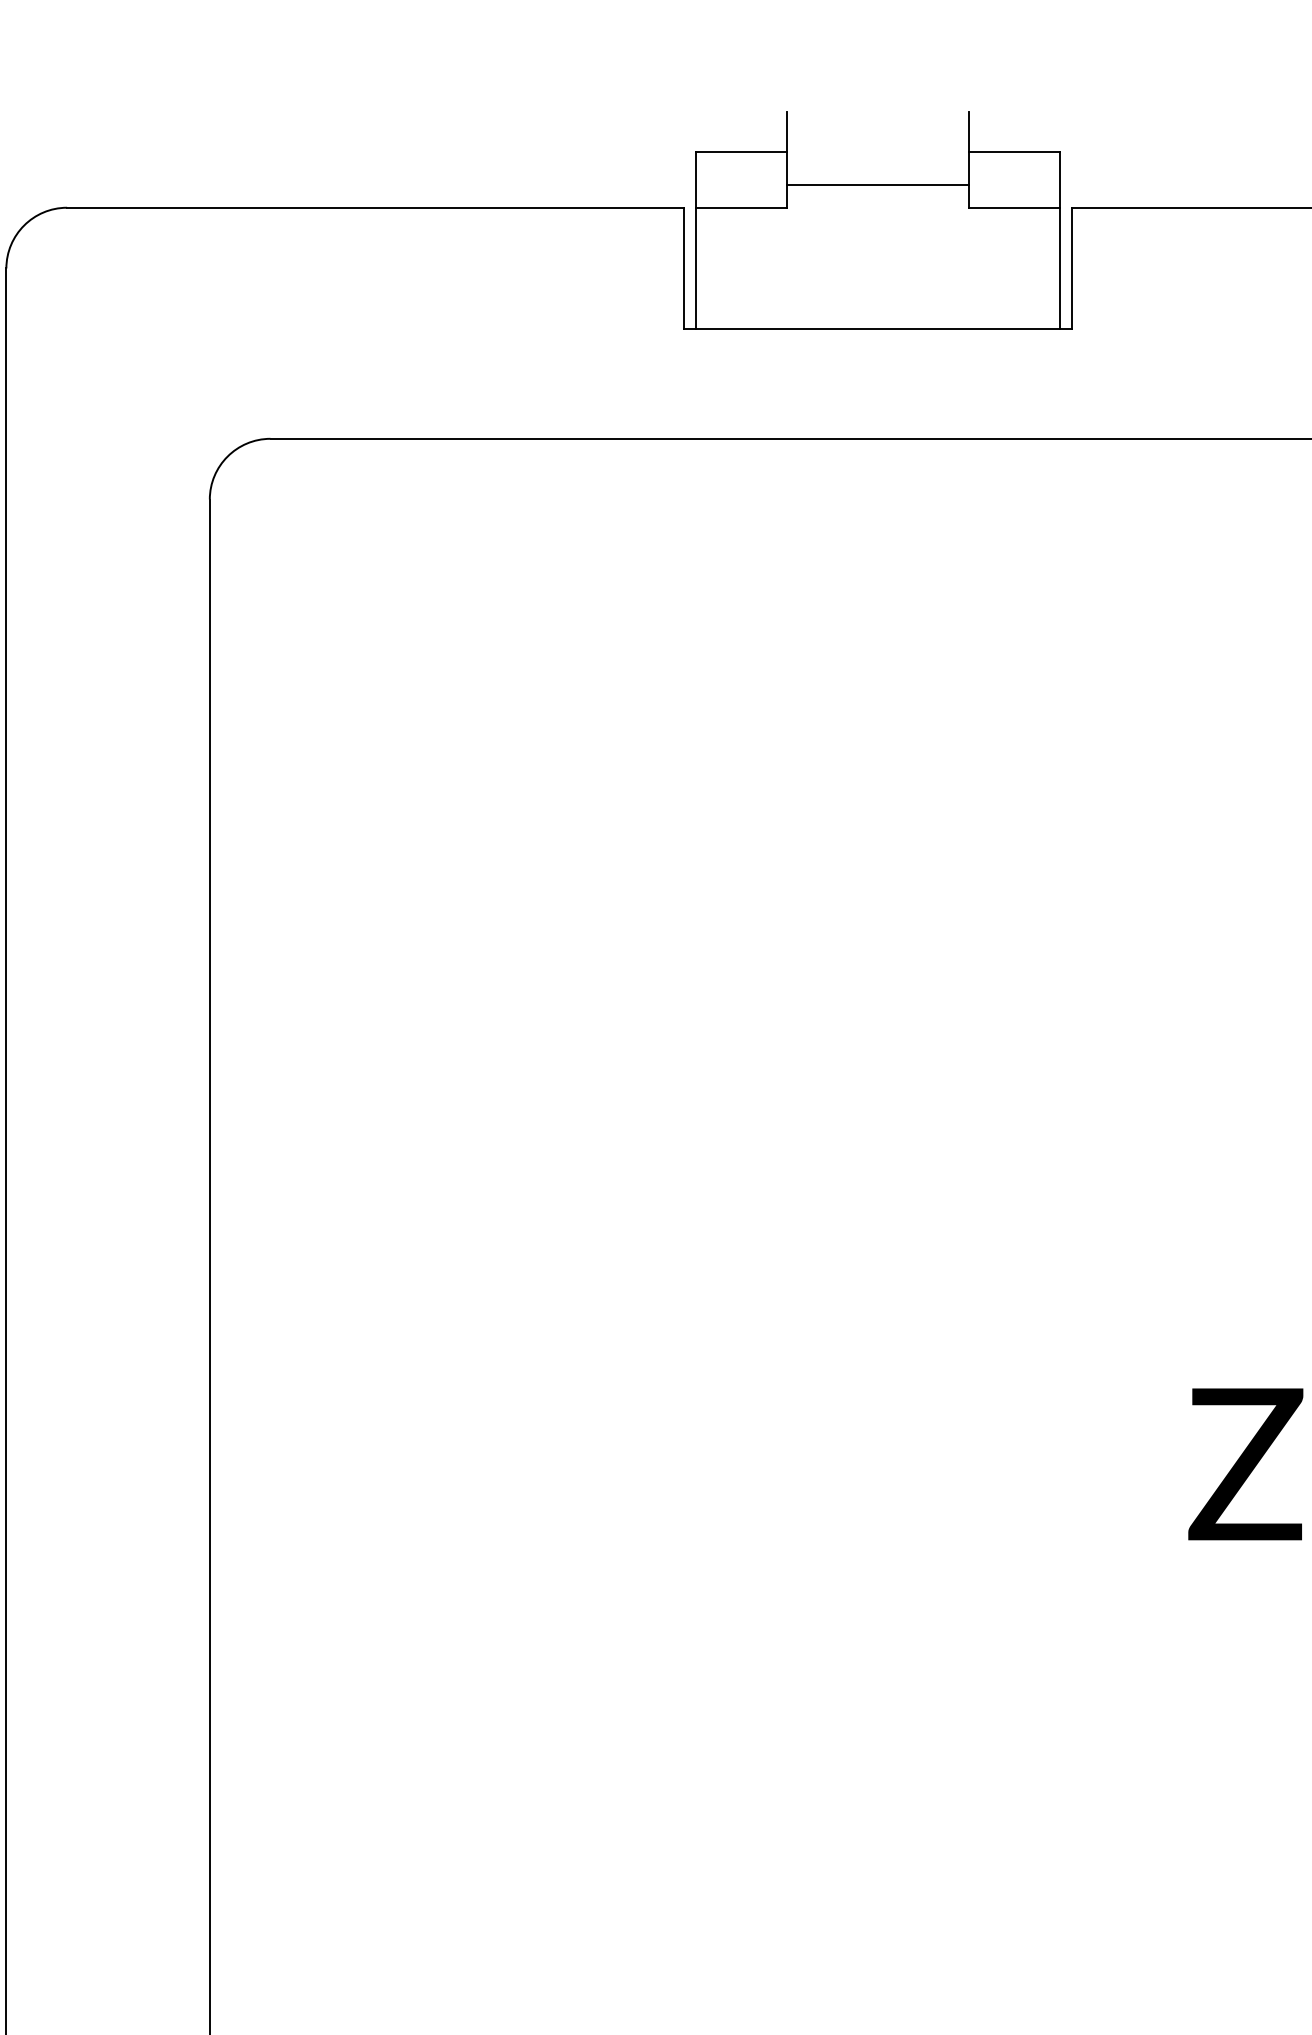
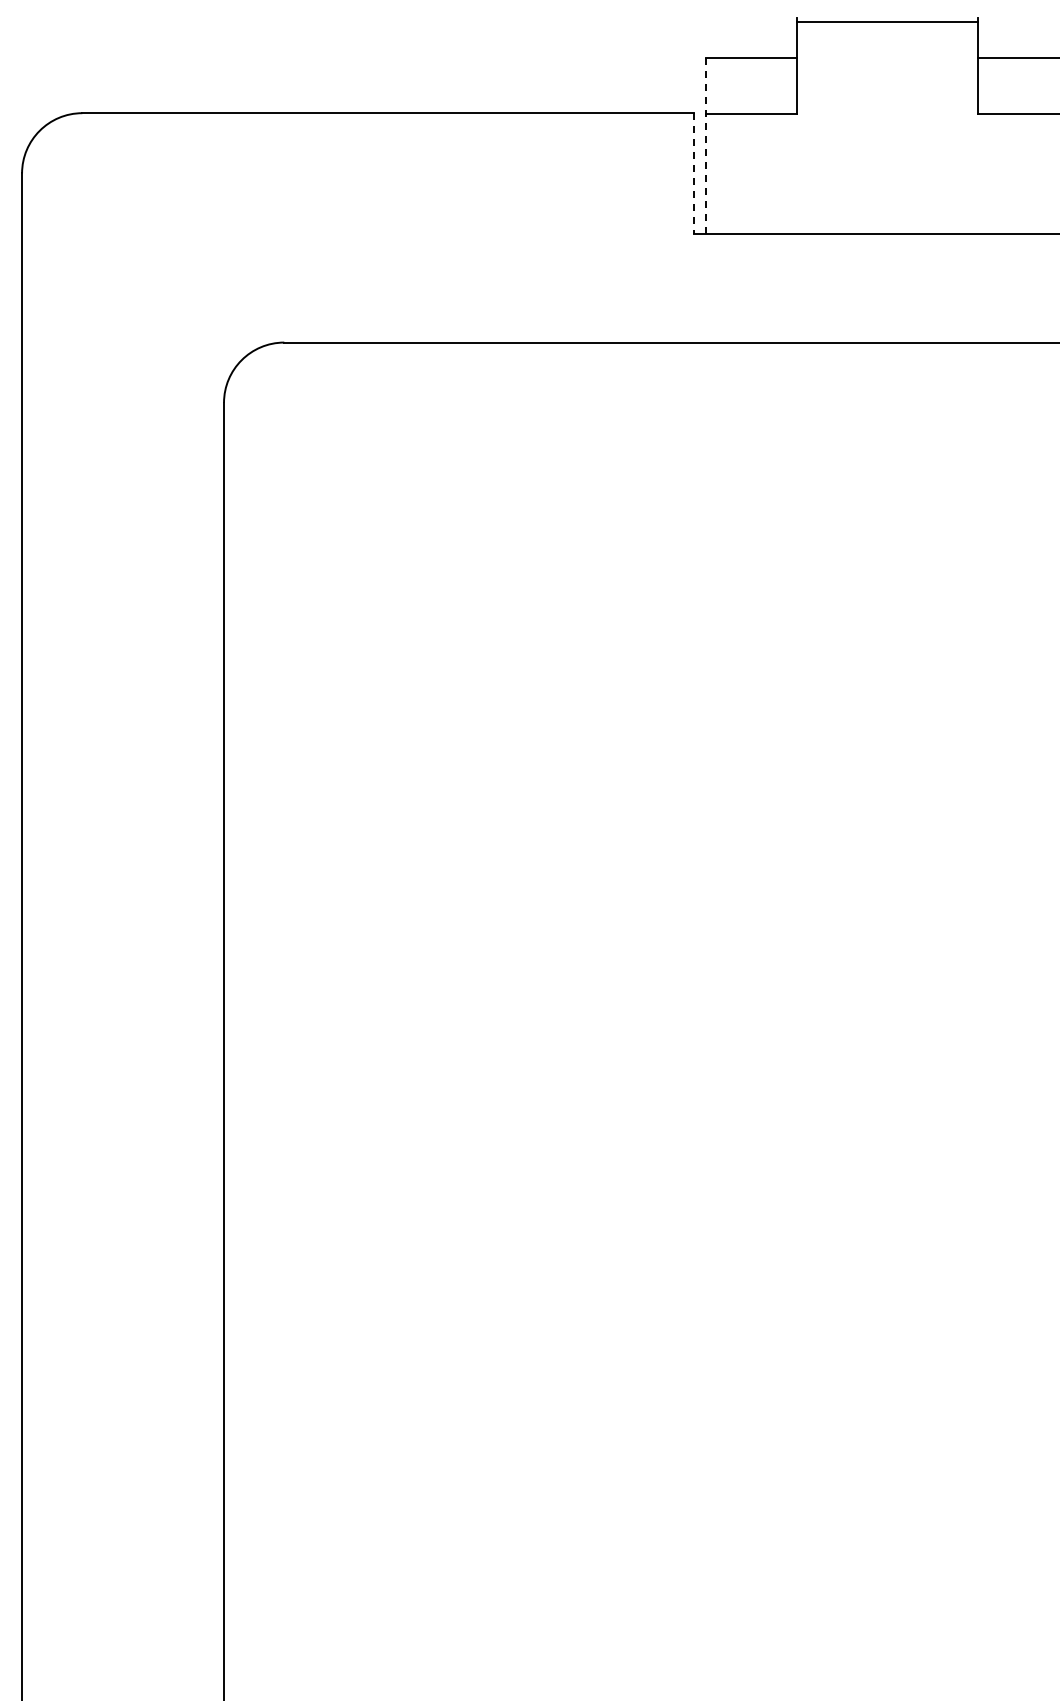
line: (877, 185) -> (886, 22), moved
line: (695, 240) -> (706, 145), solid -> dashed
line: (683, 268) -> (694, 173), solid -> dashed

